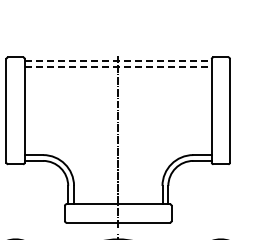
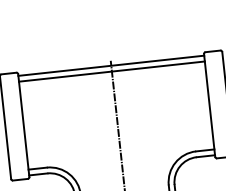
line: (118, 60) -> (111, 65), dashed -> solid
line: (118, 66) -> (112, 71), dashed -> solid

